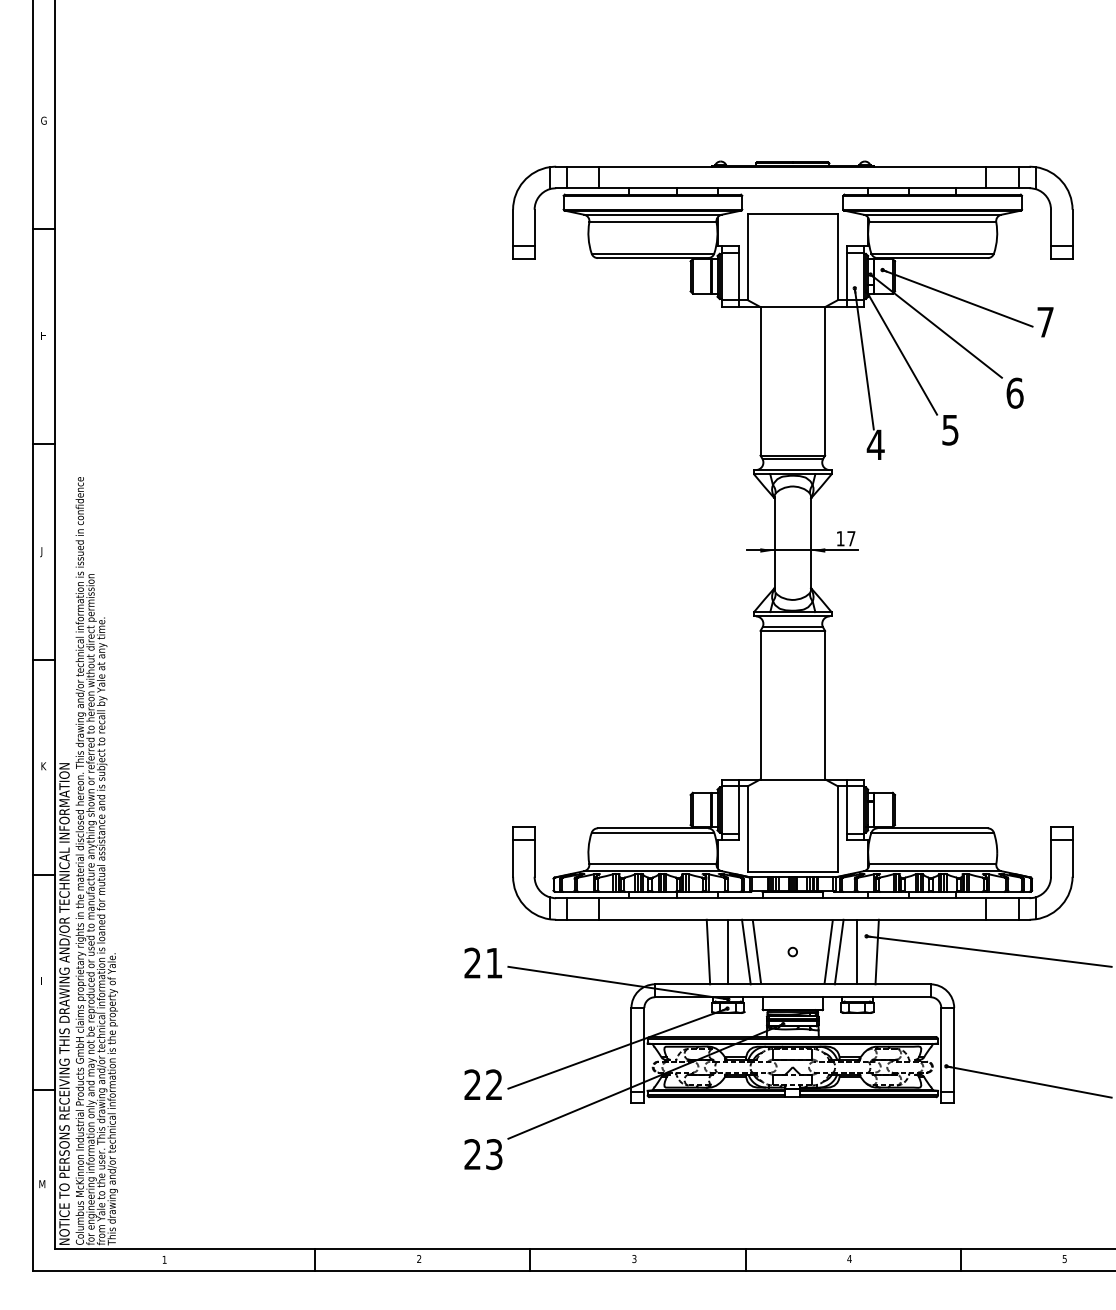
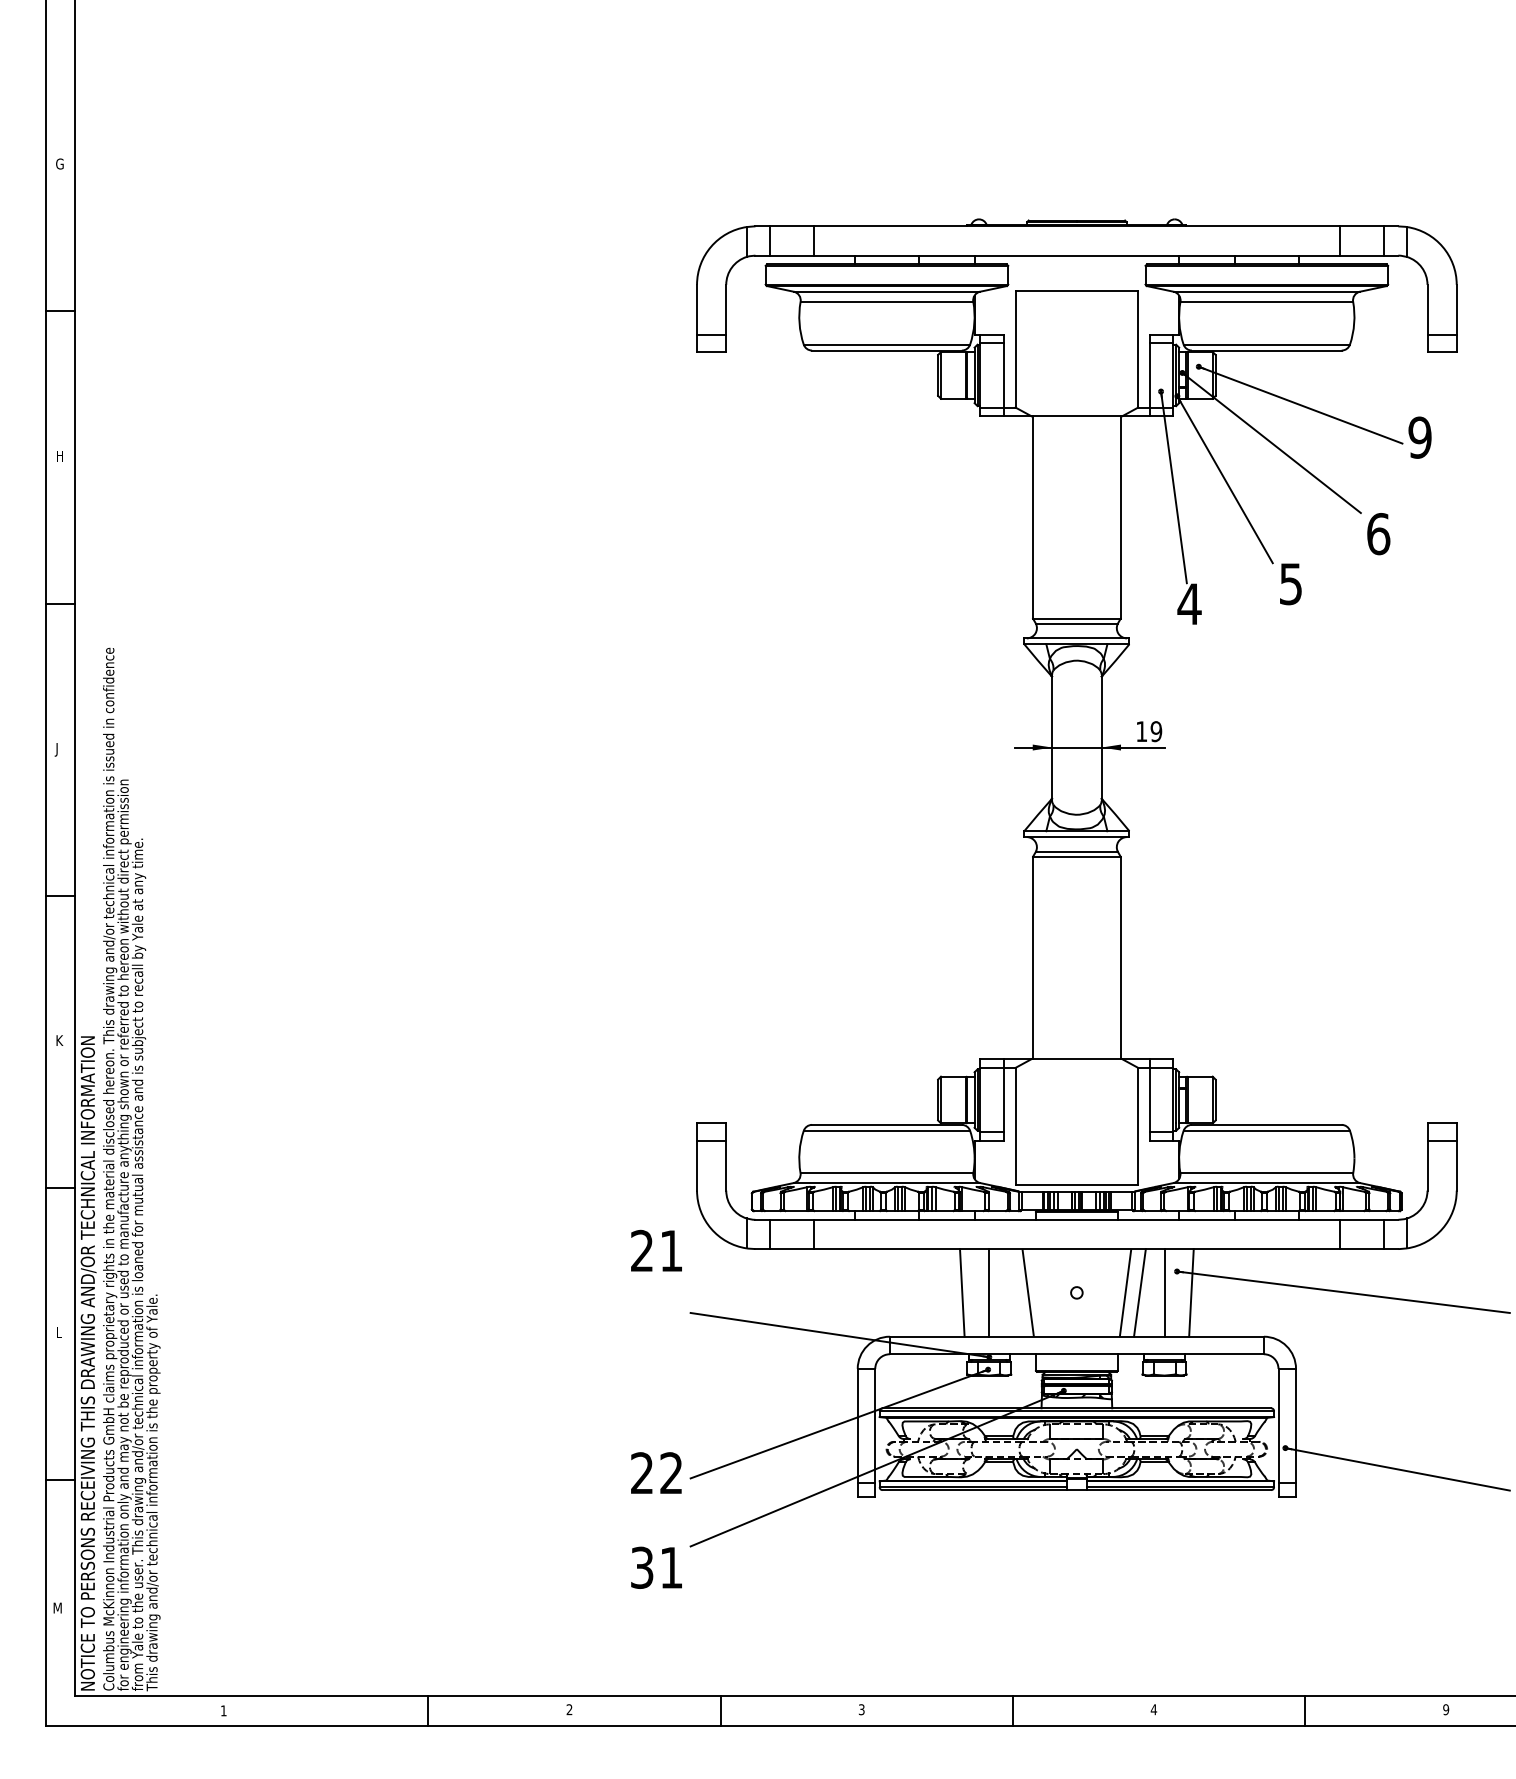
text: (1045, 322) -> (1419, 437), 7 -> 9
text: (851, 538) -> (1156, 731), 17 -> 19
line: (746, 951) -> (1013, 1292), removed
text: (483, 962) -> (656, 1250), moved
text: (483, 1154) -> (656, 1567), 23 -> 31
text: (1065, 1258) -> (1446, 1709), 5 -> 9

